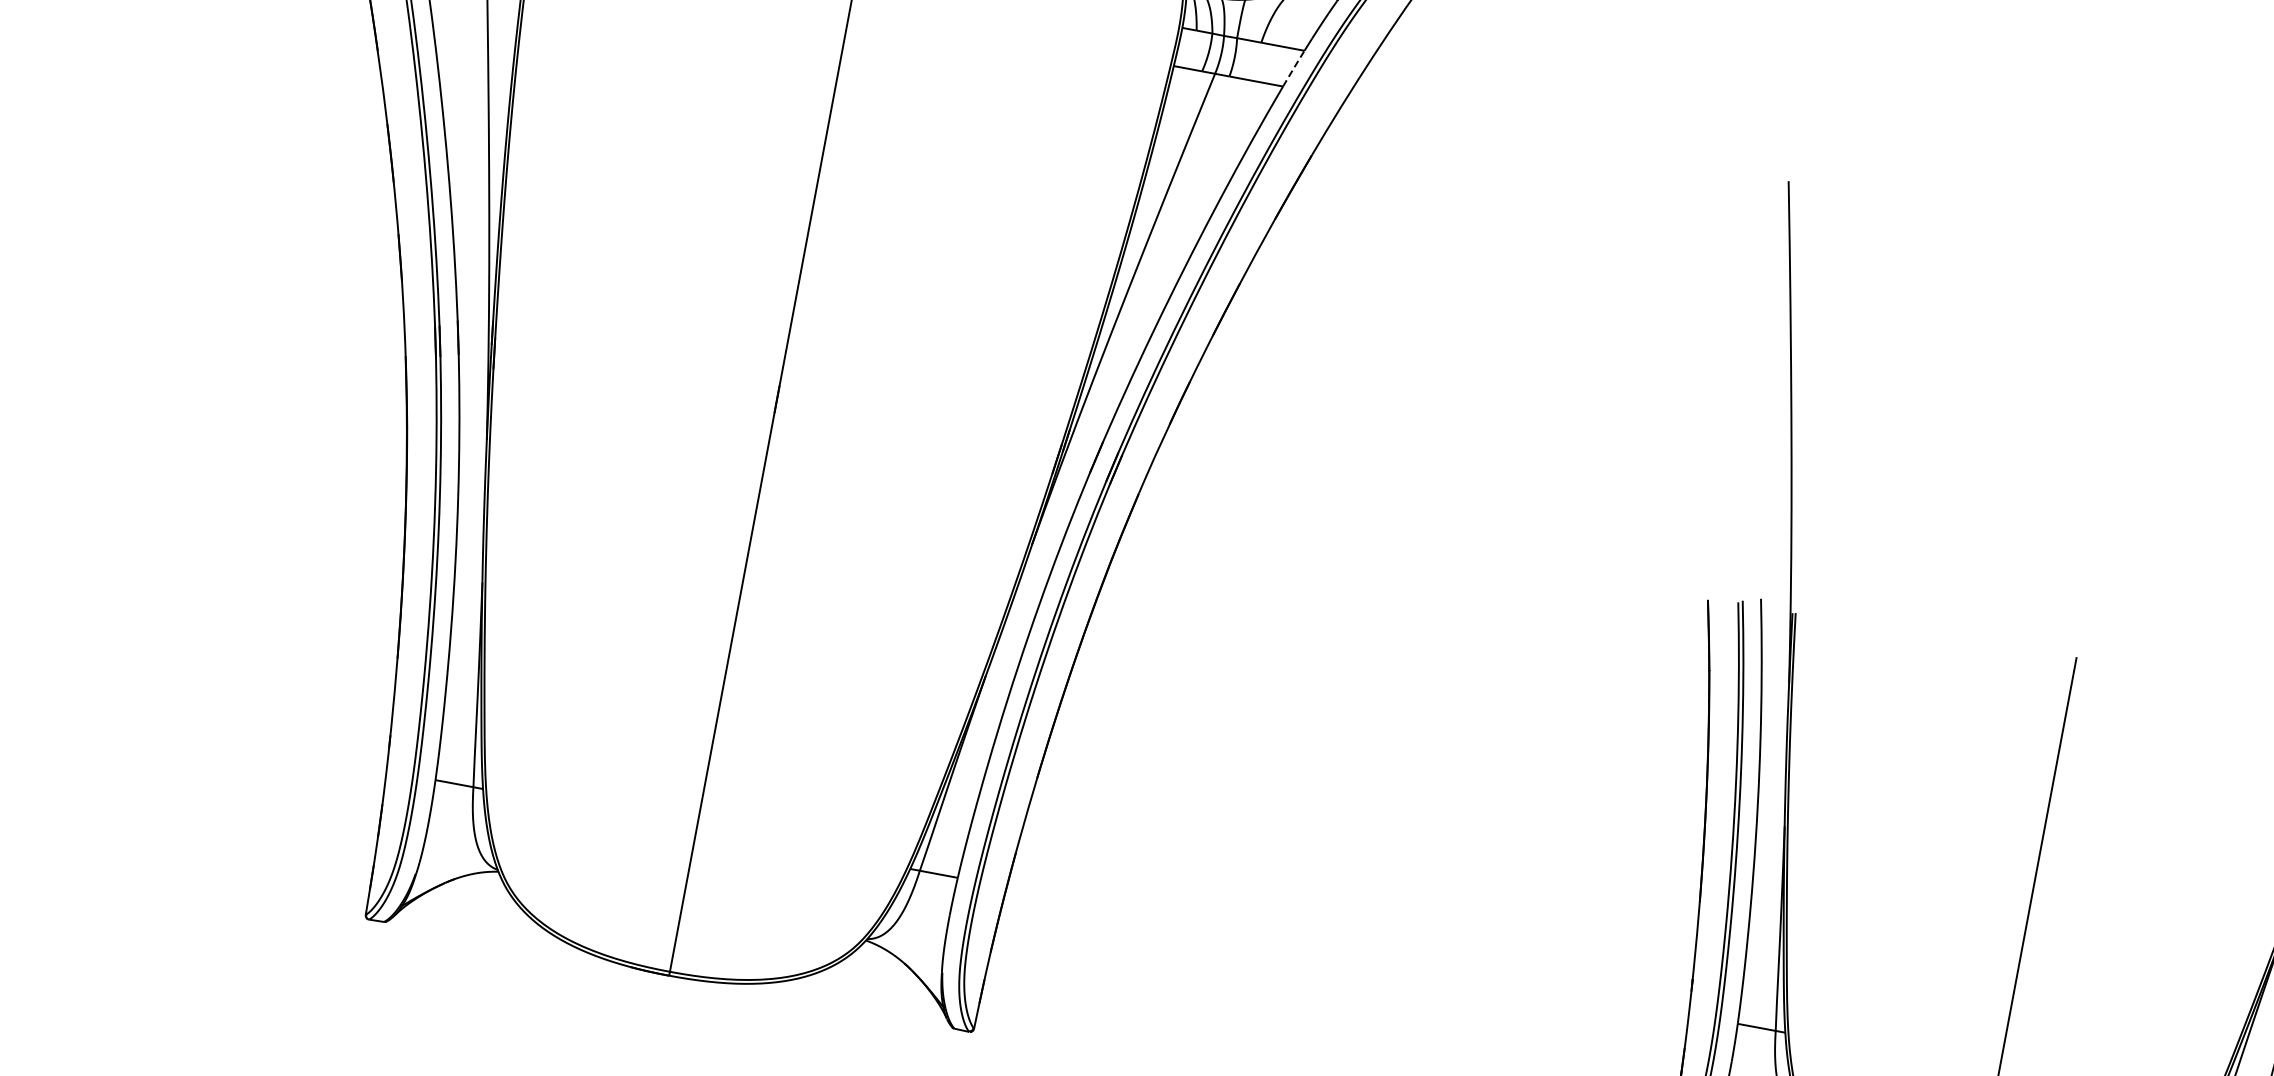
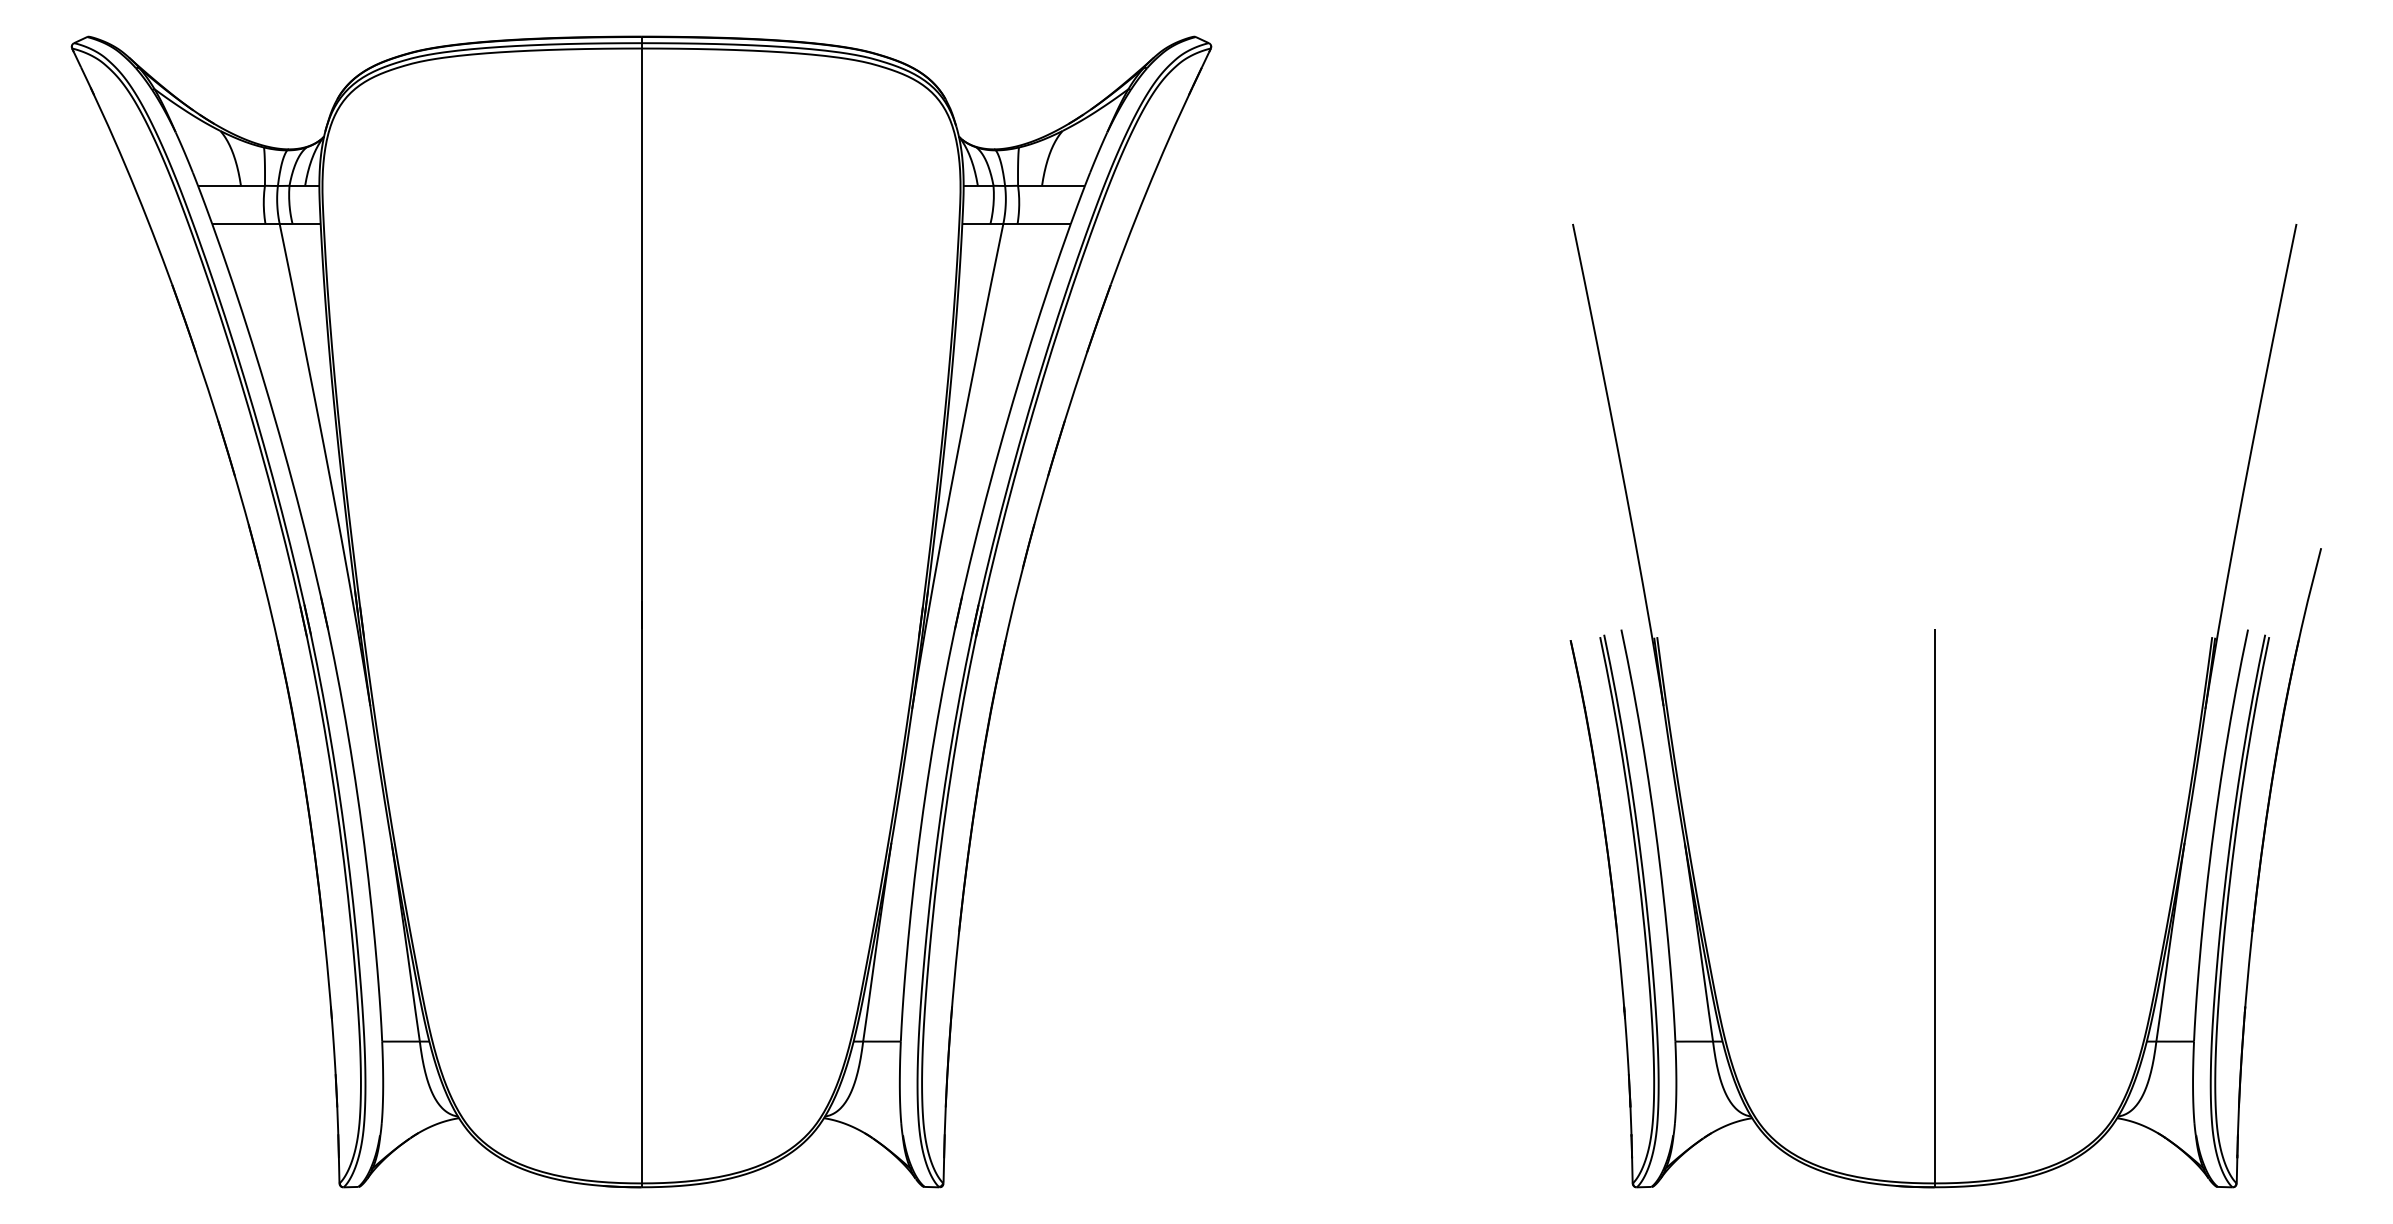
line: (1294, 67) -> (1078, 203), dashed -> solid

